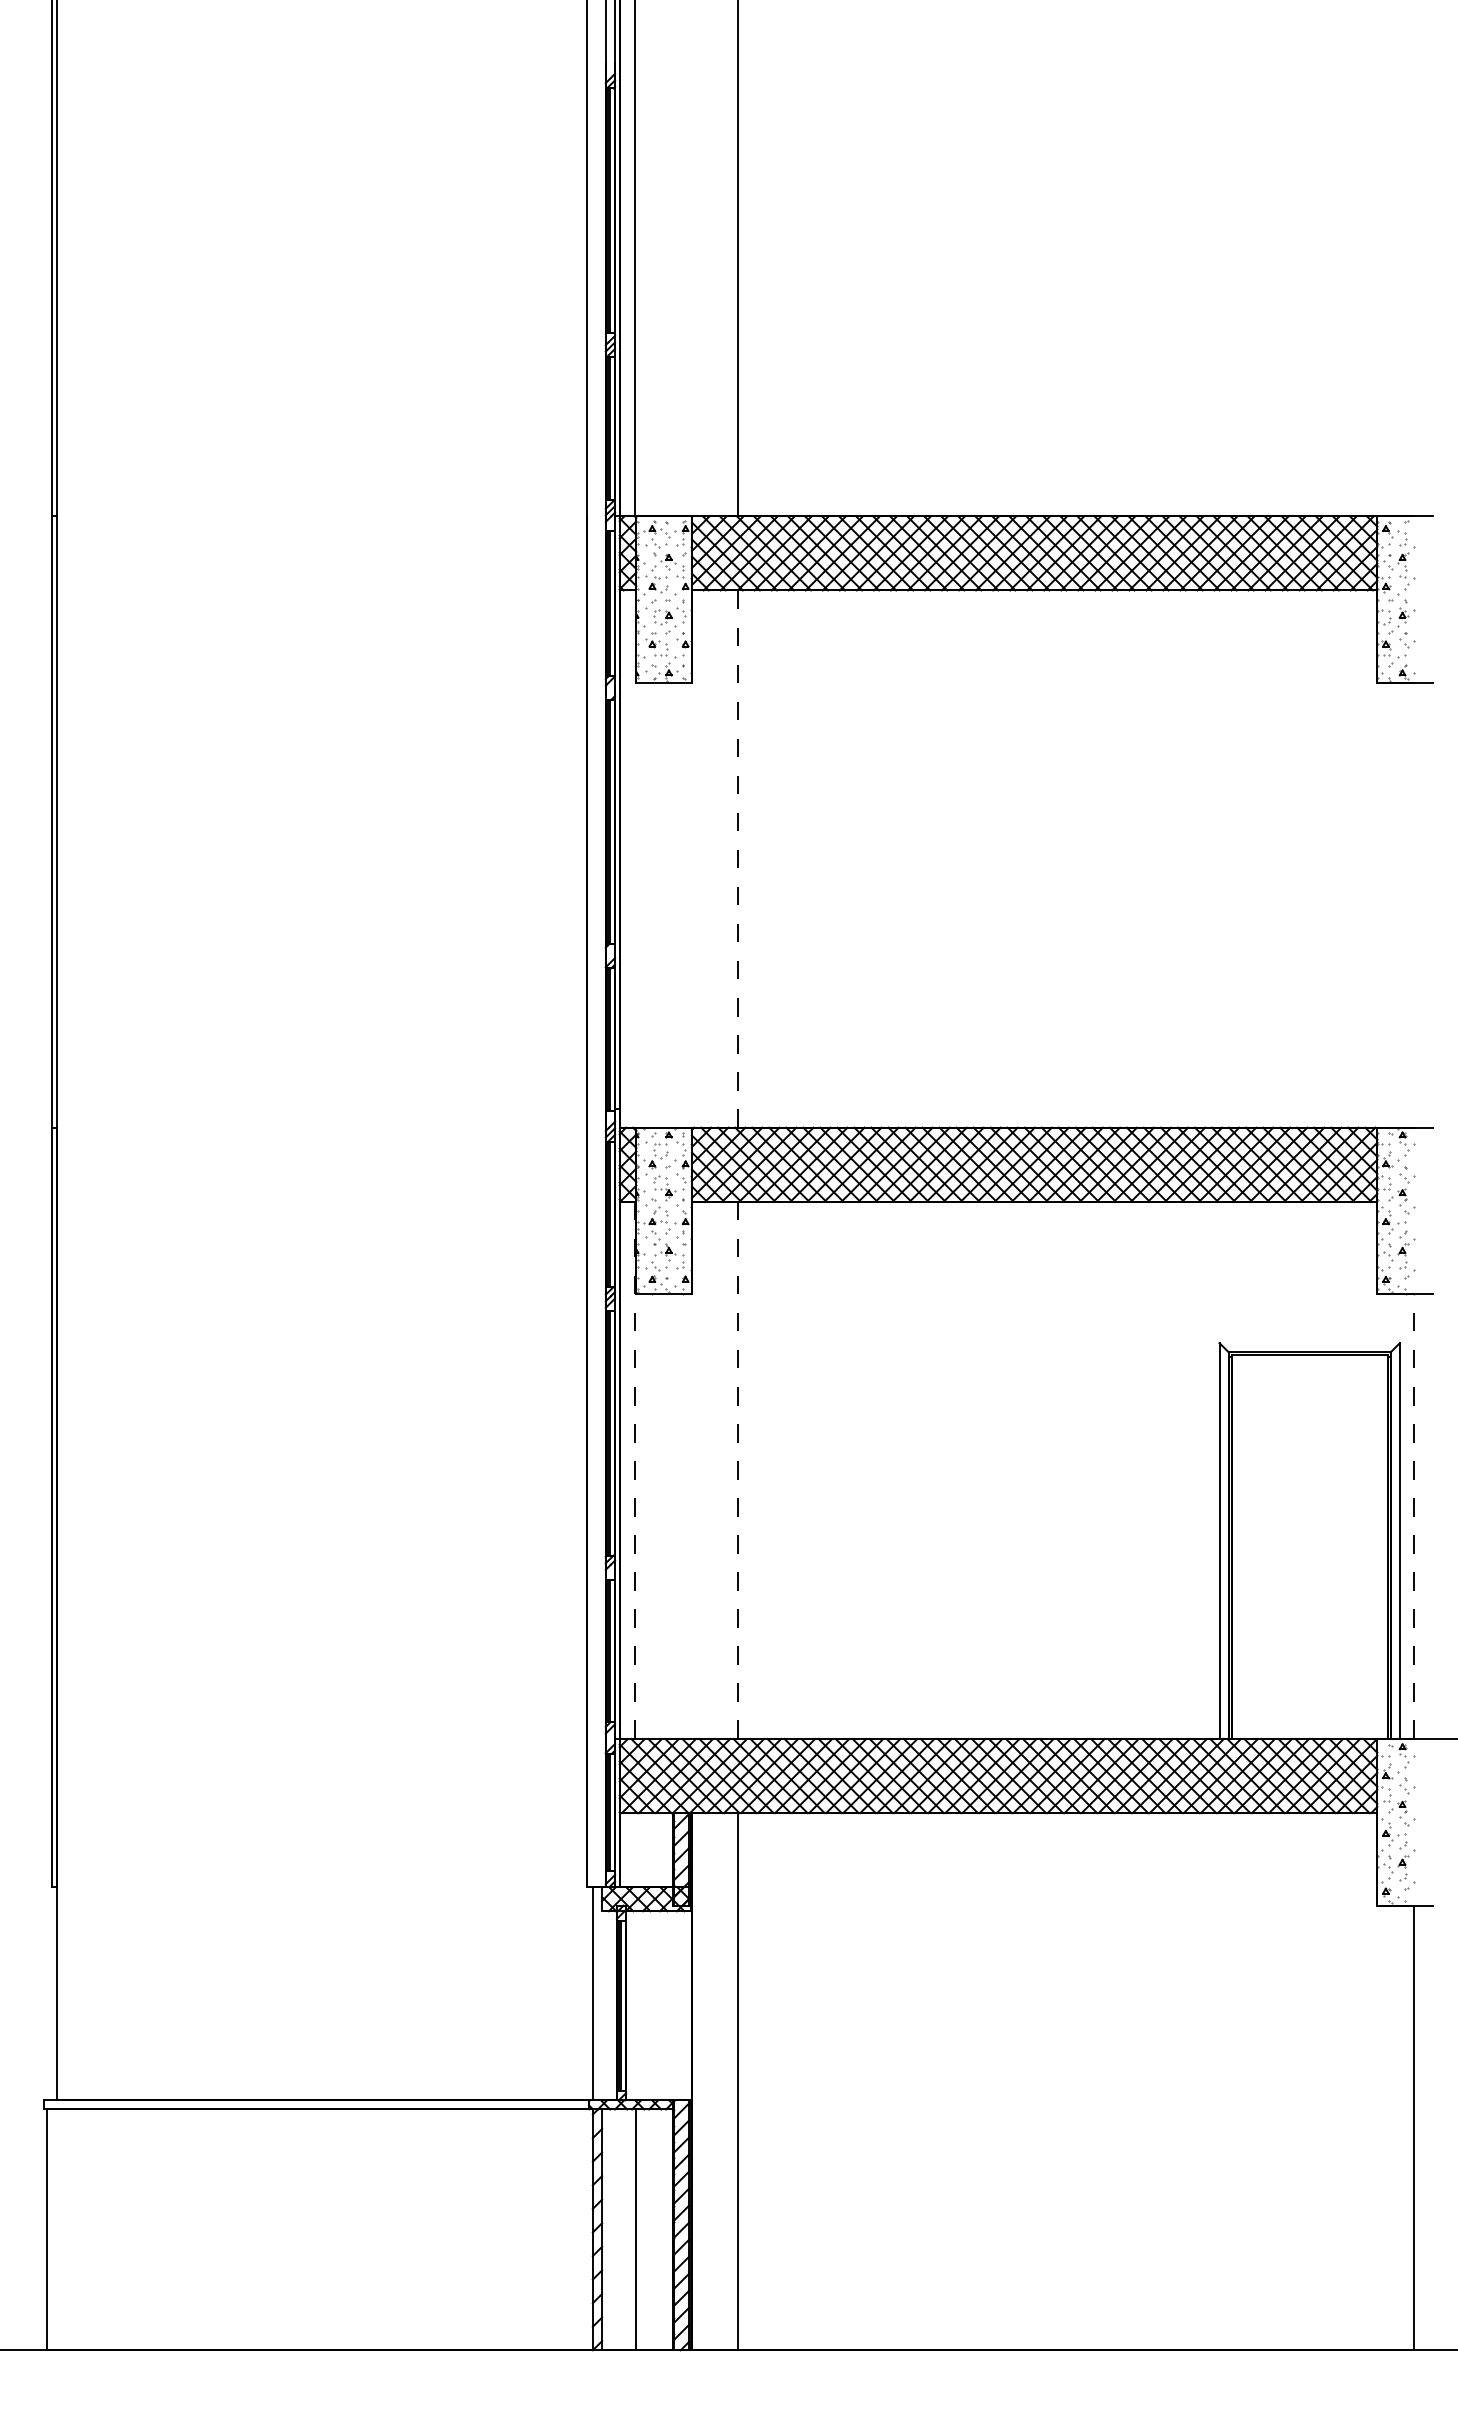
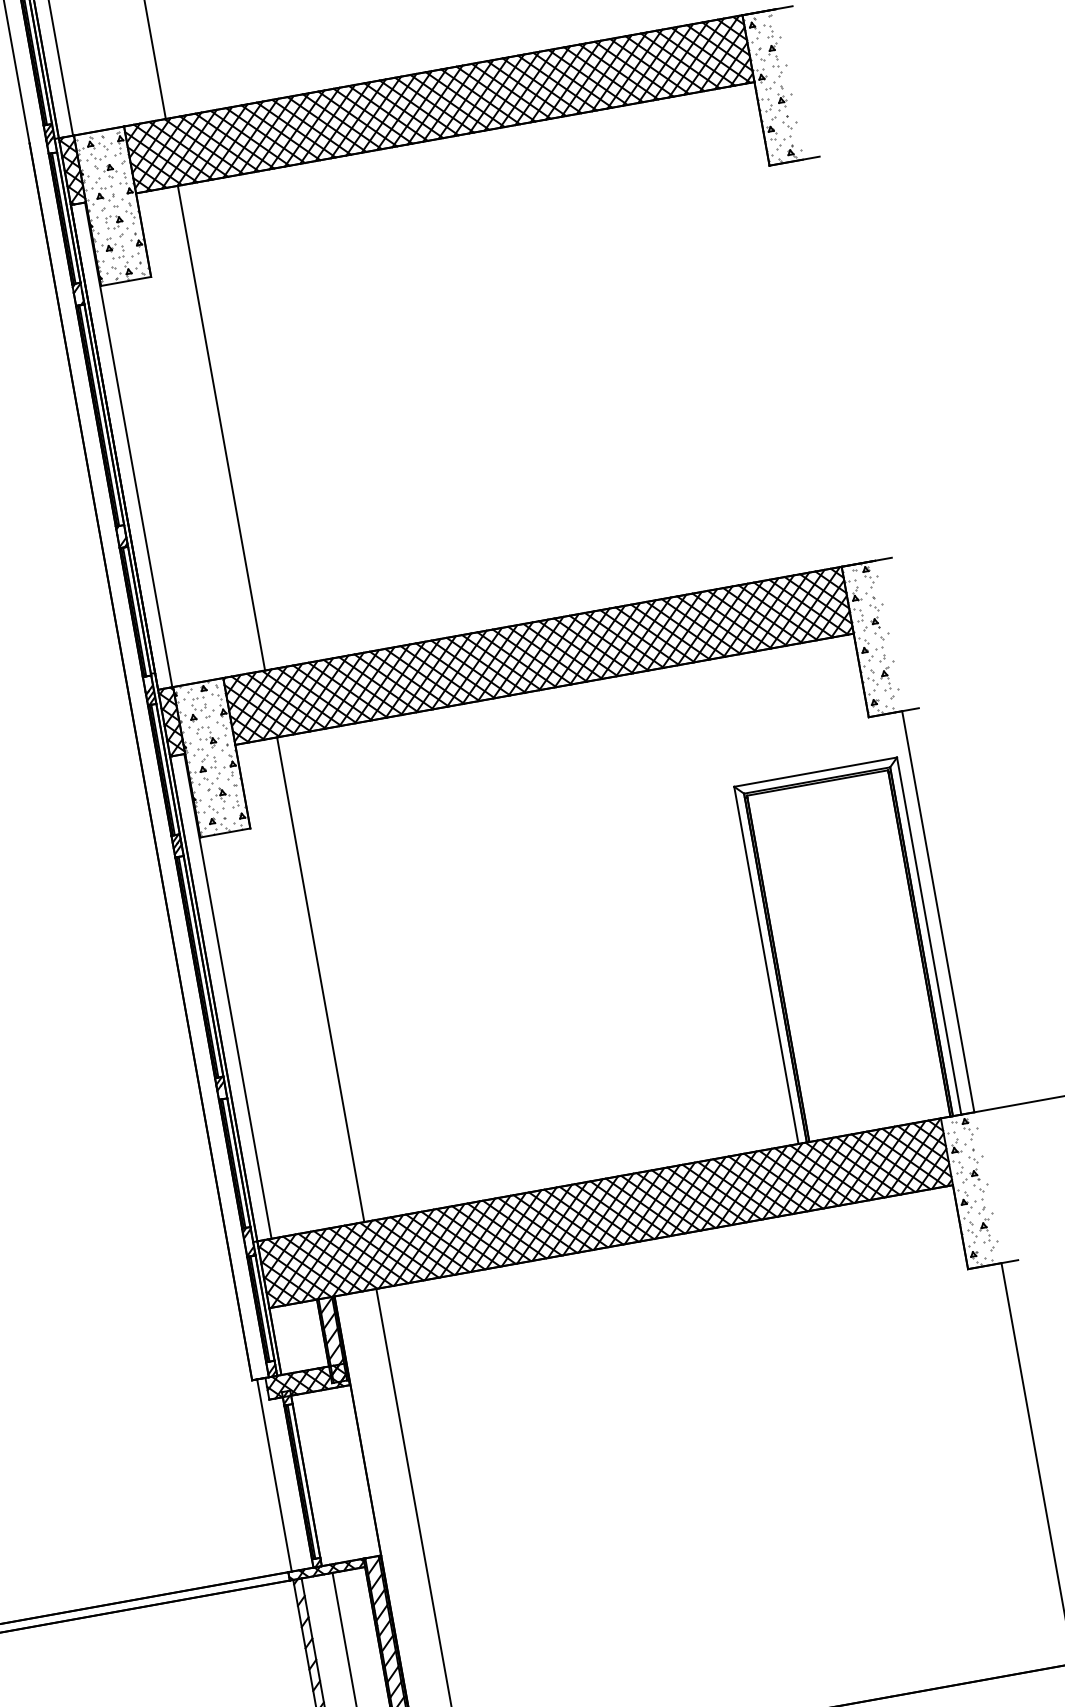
line: (635, 858) -> (128, 444), added
line: (738, 859) -> (221, 428), dashed -> solid
line: (1309, 1343) -> (815, 772), added
line: (635, 1470) -> (228, 996), dashed -> solid
line: (738, 1470) -> (320, 979), dashed -> solid
line: (1414, 1516) -> (938, 911), dashed -> solid

